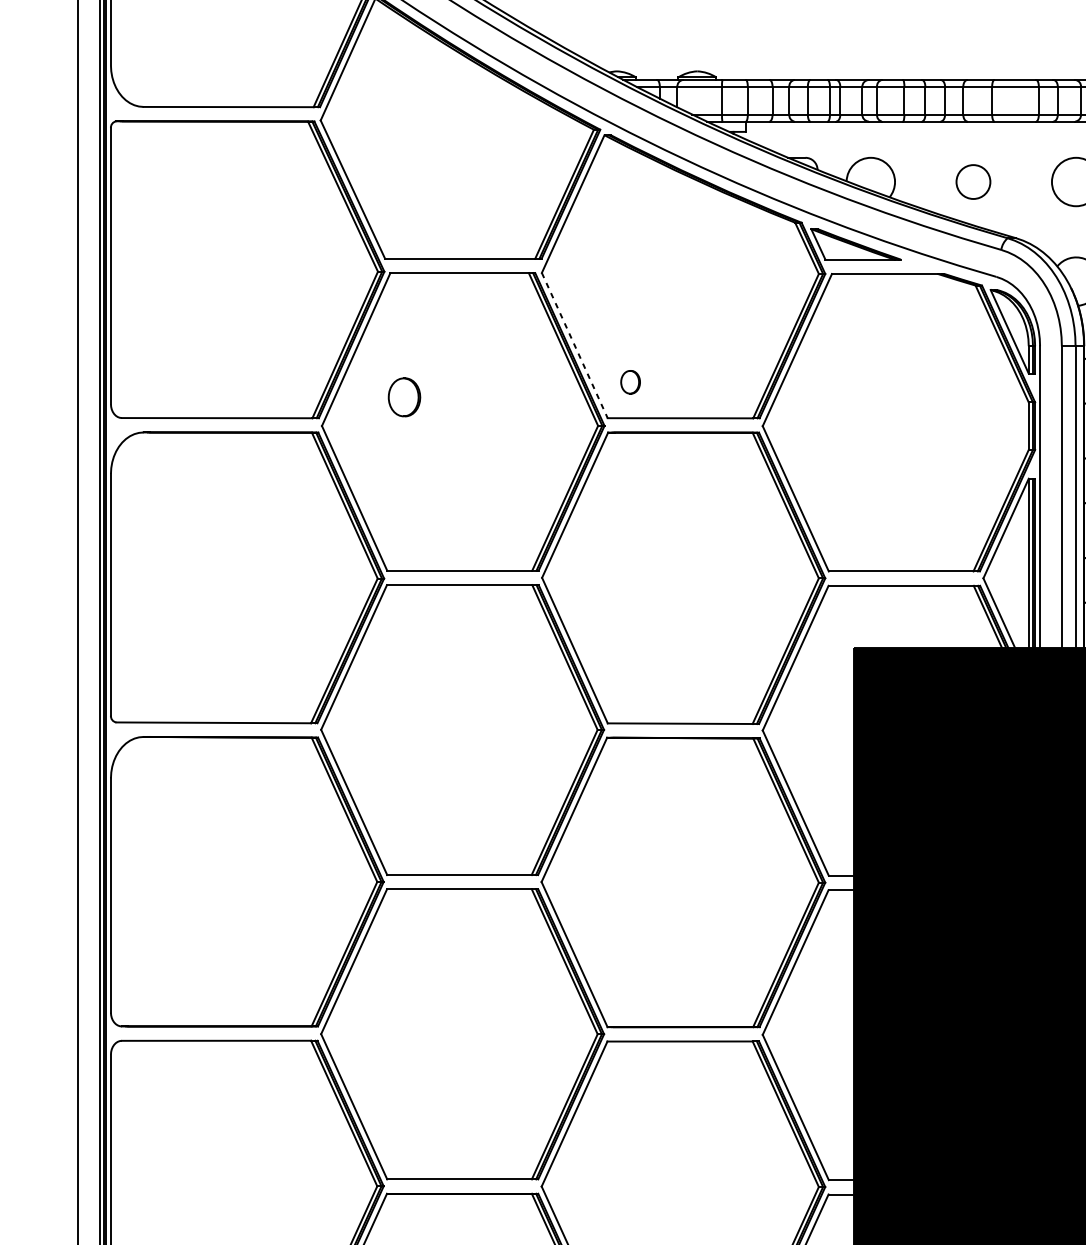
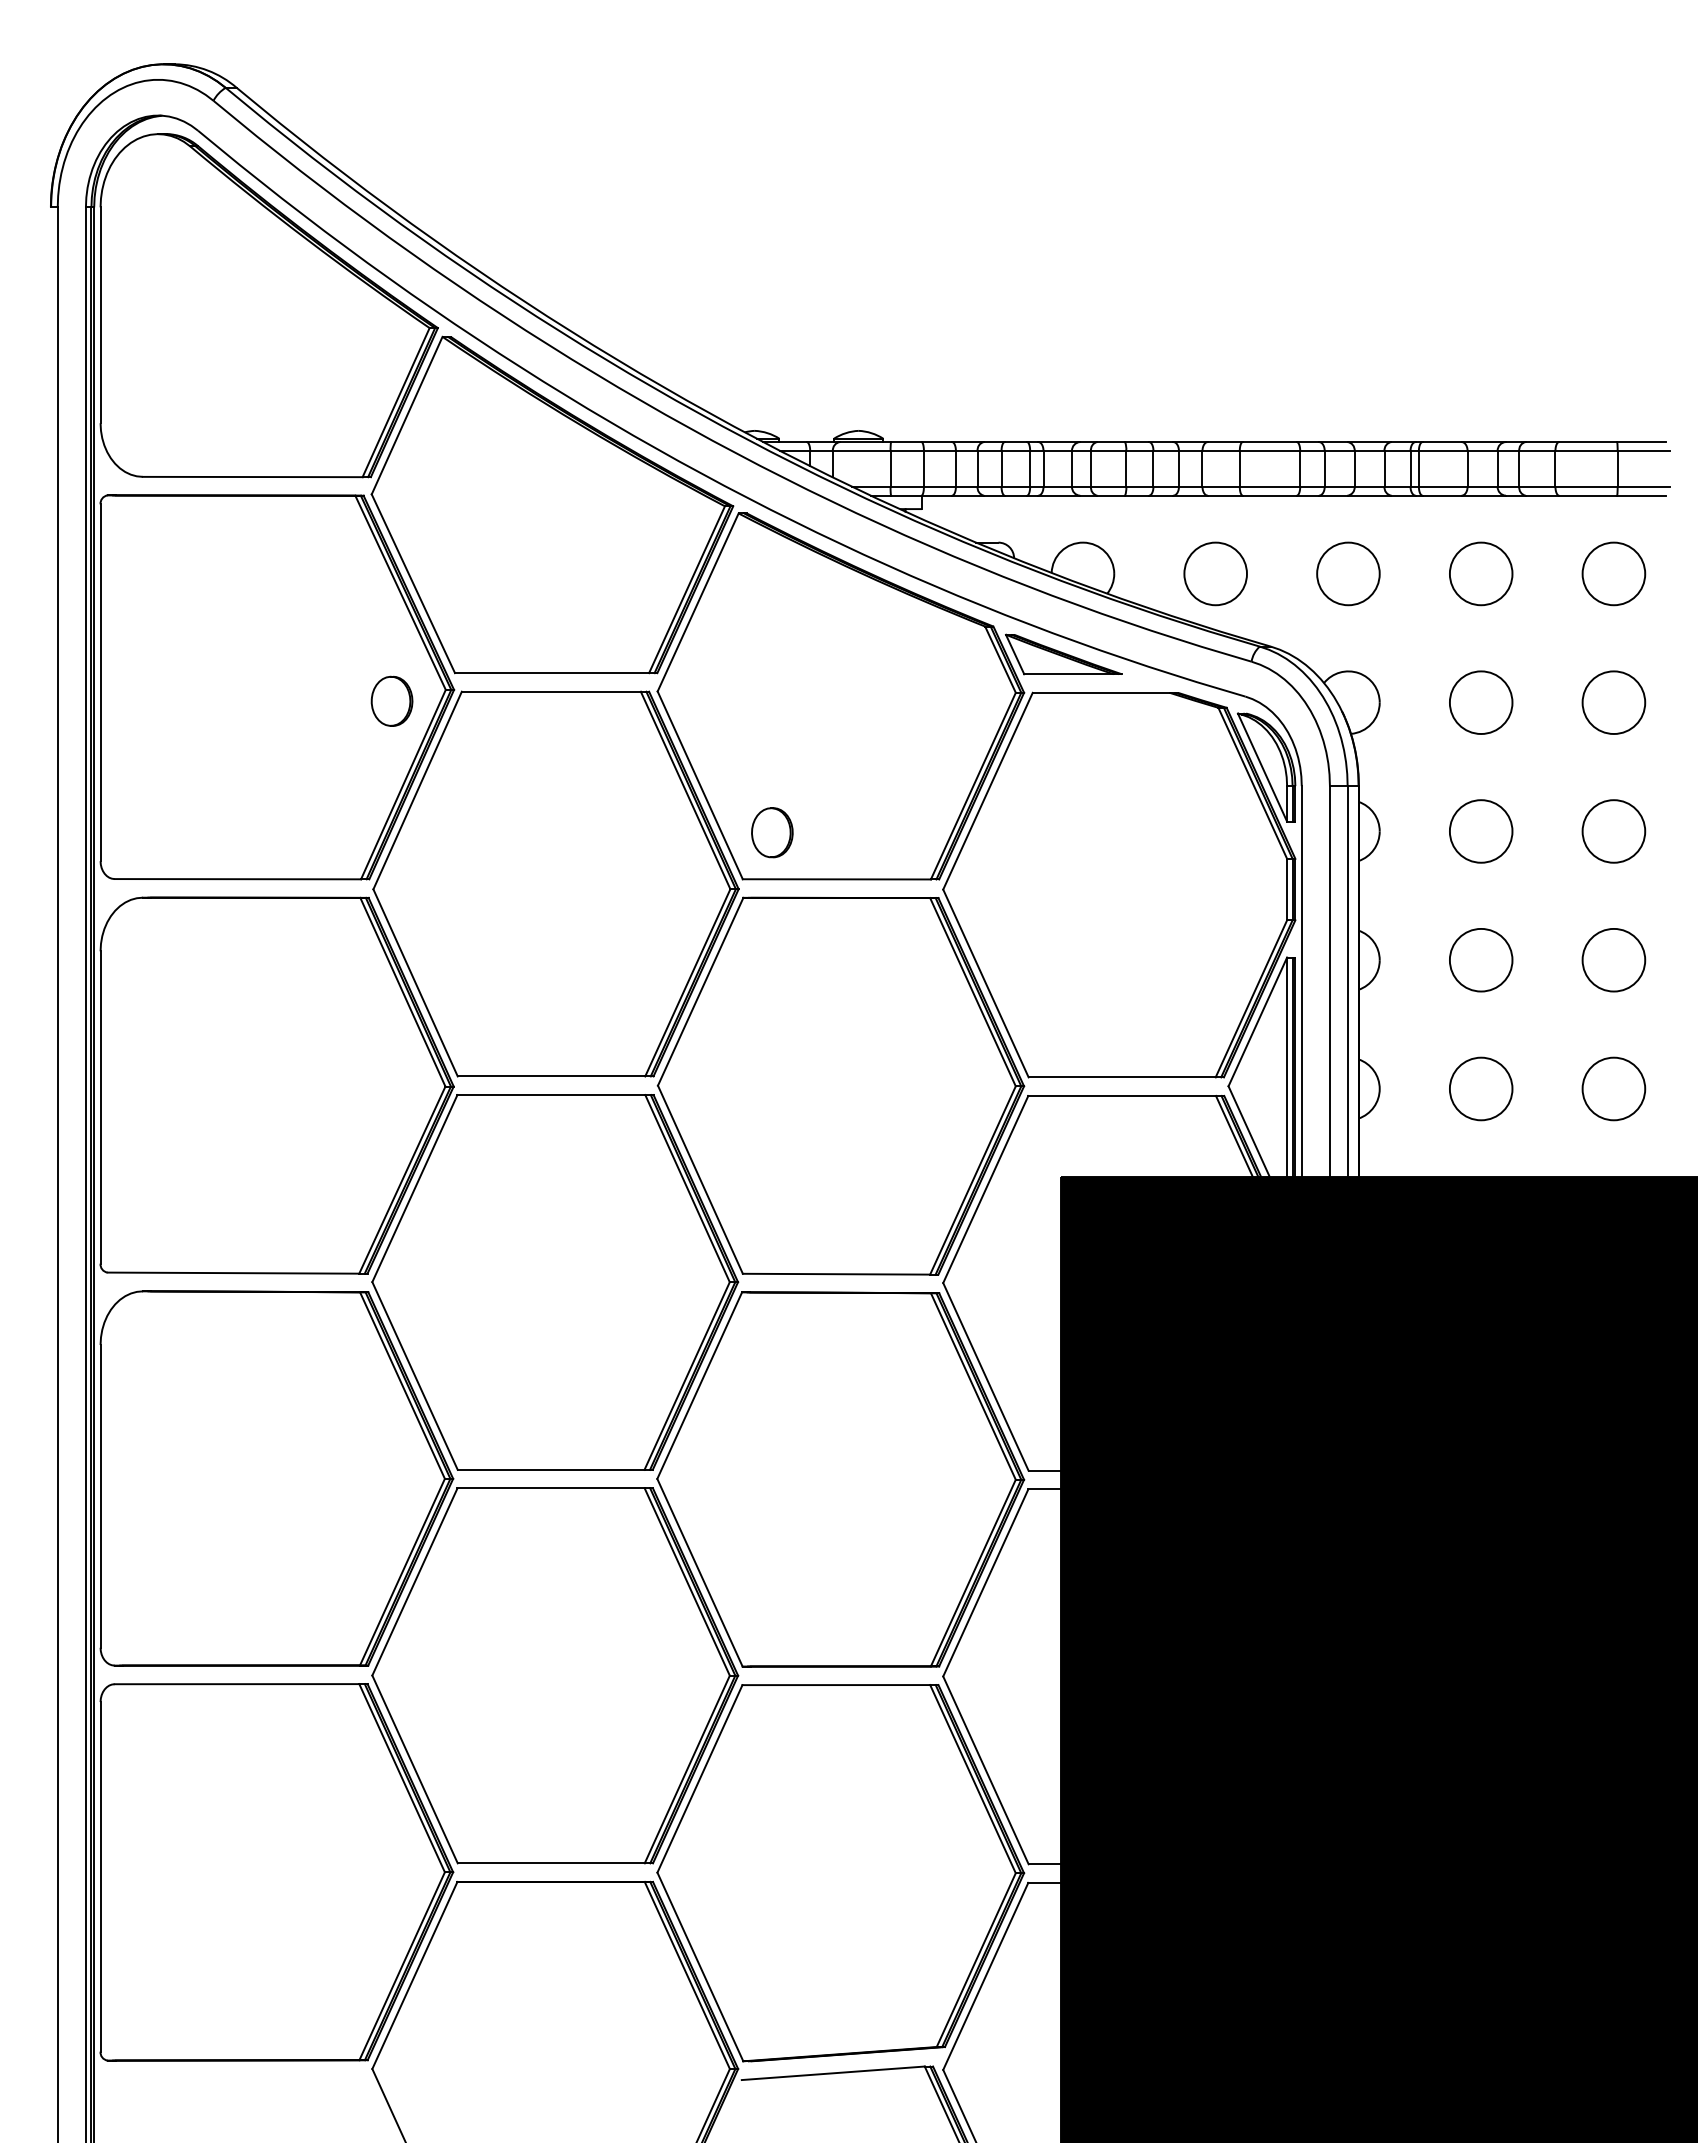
circle: (973, 181) -> (1215, 573), size x1.43
line: (574, 345) -> (700, 785), dashed -> solid
part: (630, 382) -> (772, 832), size x1.67
part: (404, 396) -> (391, 700), moved

